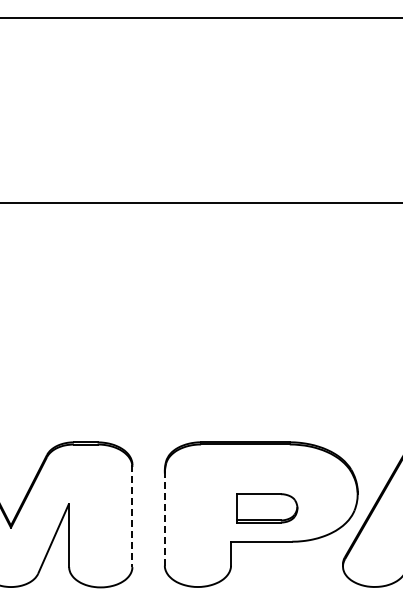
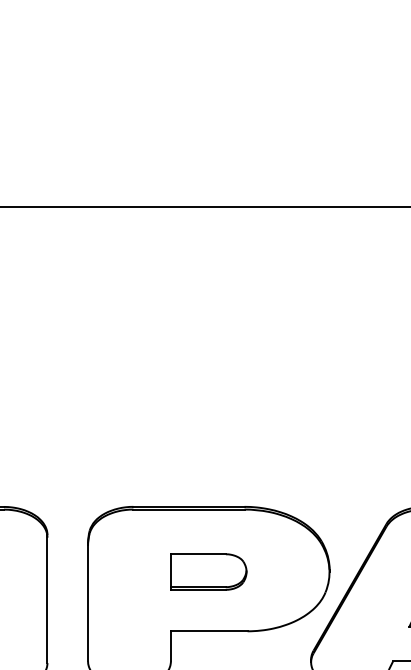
part: (267, 508) -> (209, 572), moved
line: (132, 516) -> (47, 599), dashed -> solid
line: (164, 519) -> (87, 603), dashed -> solid

